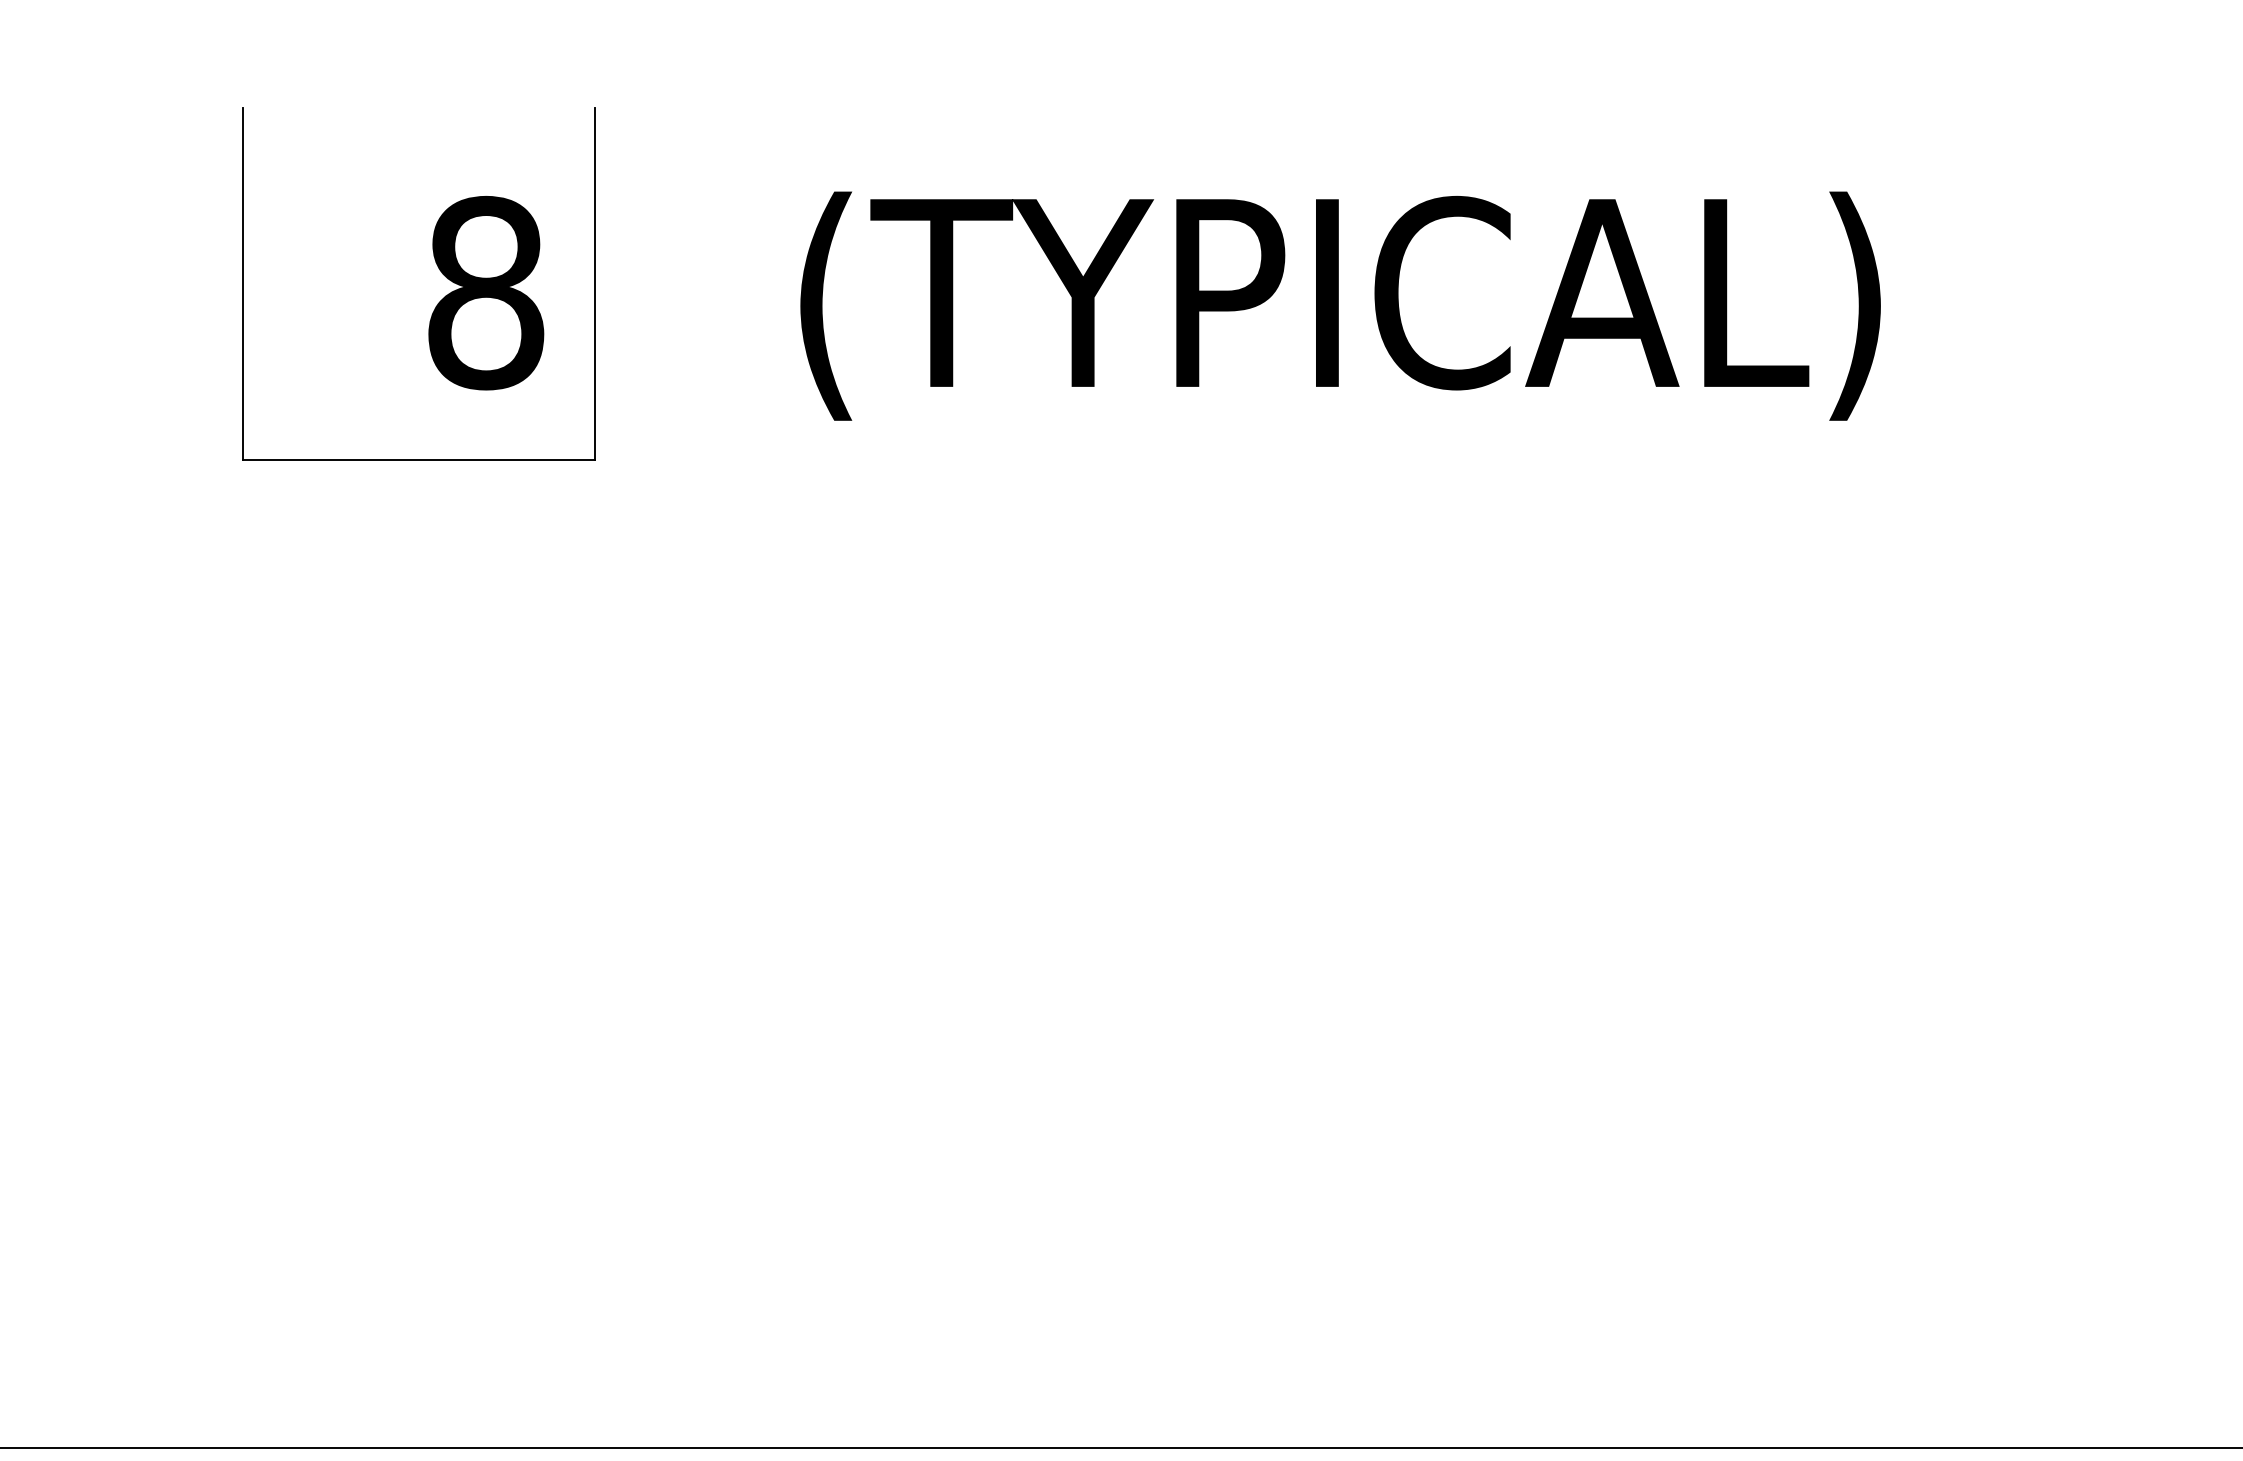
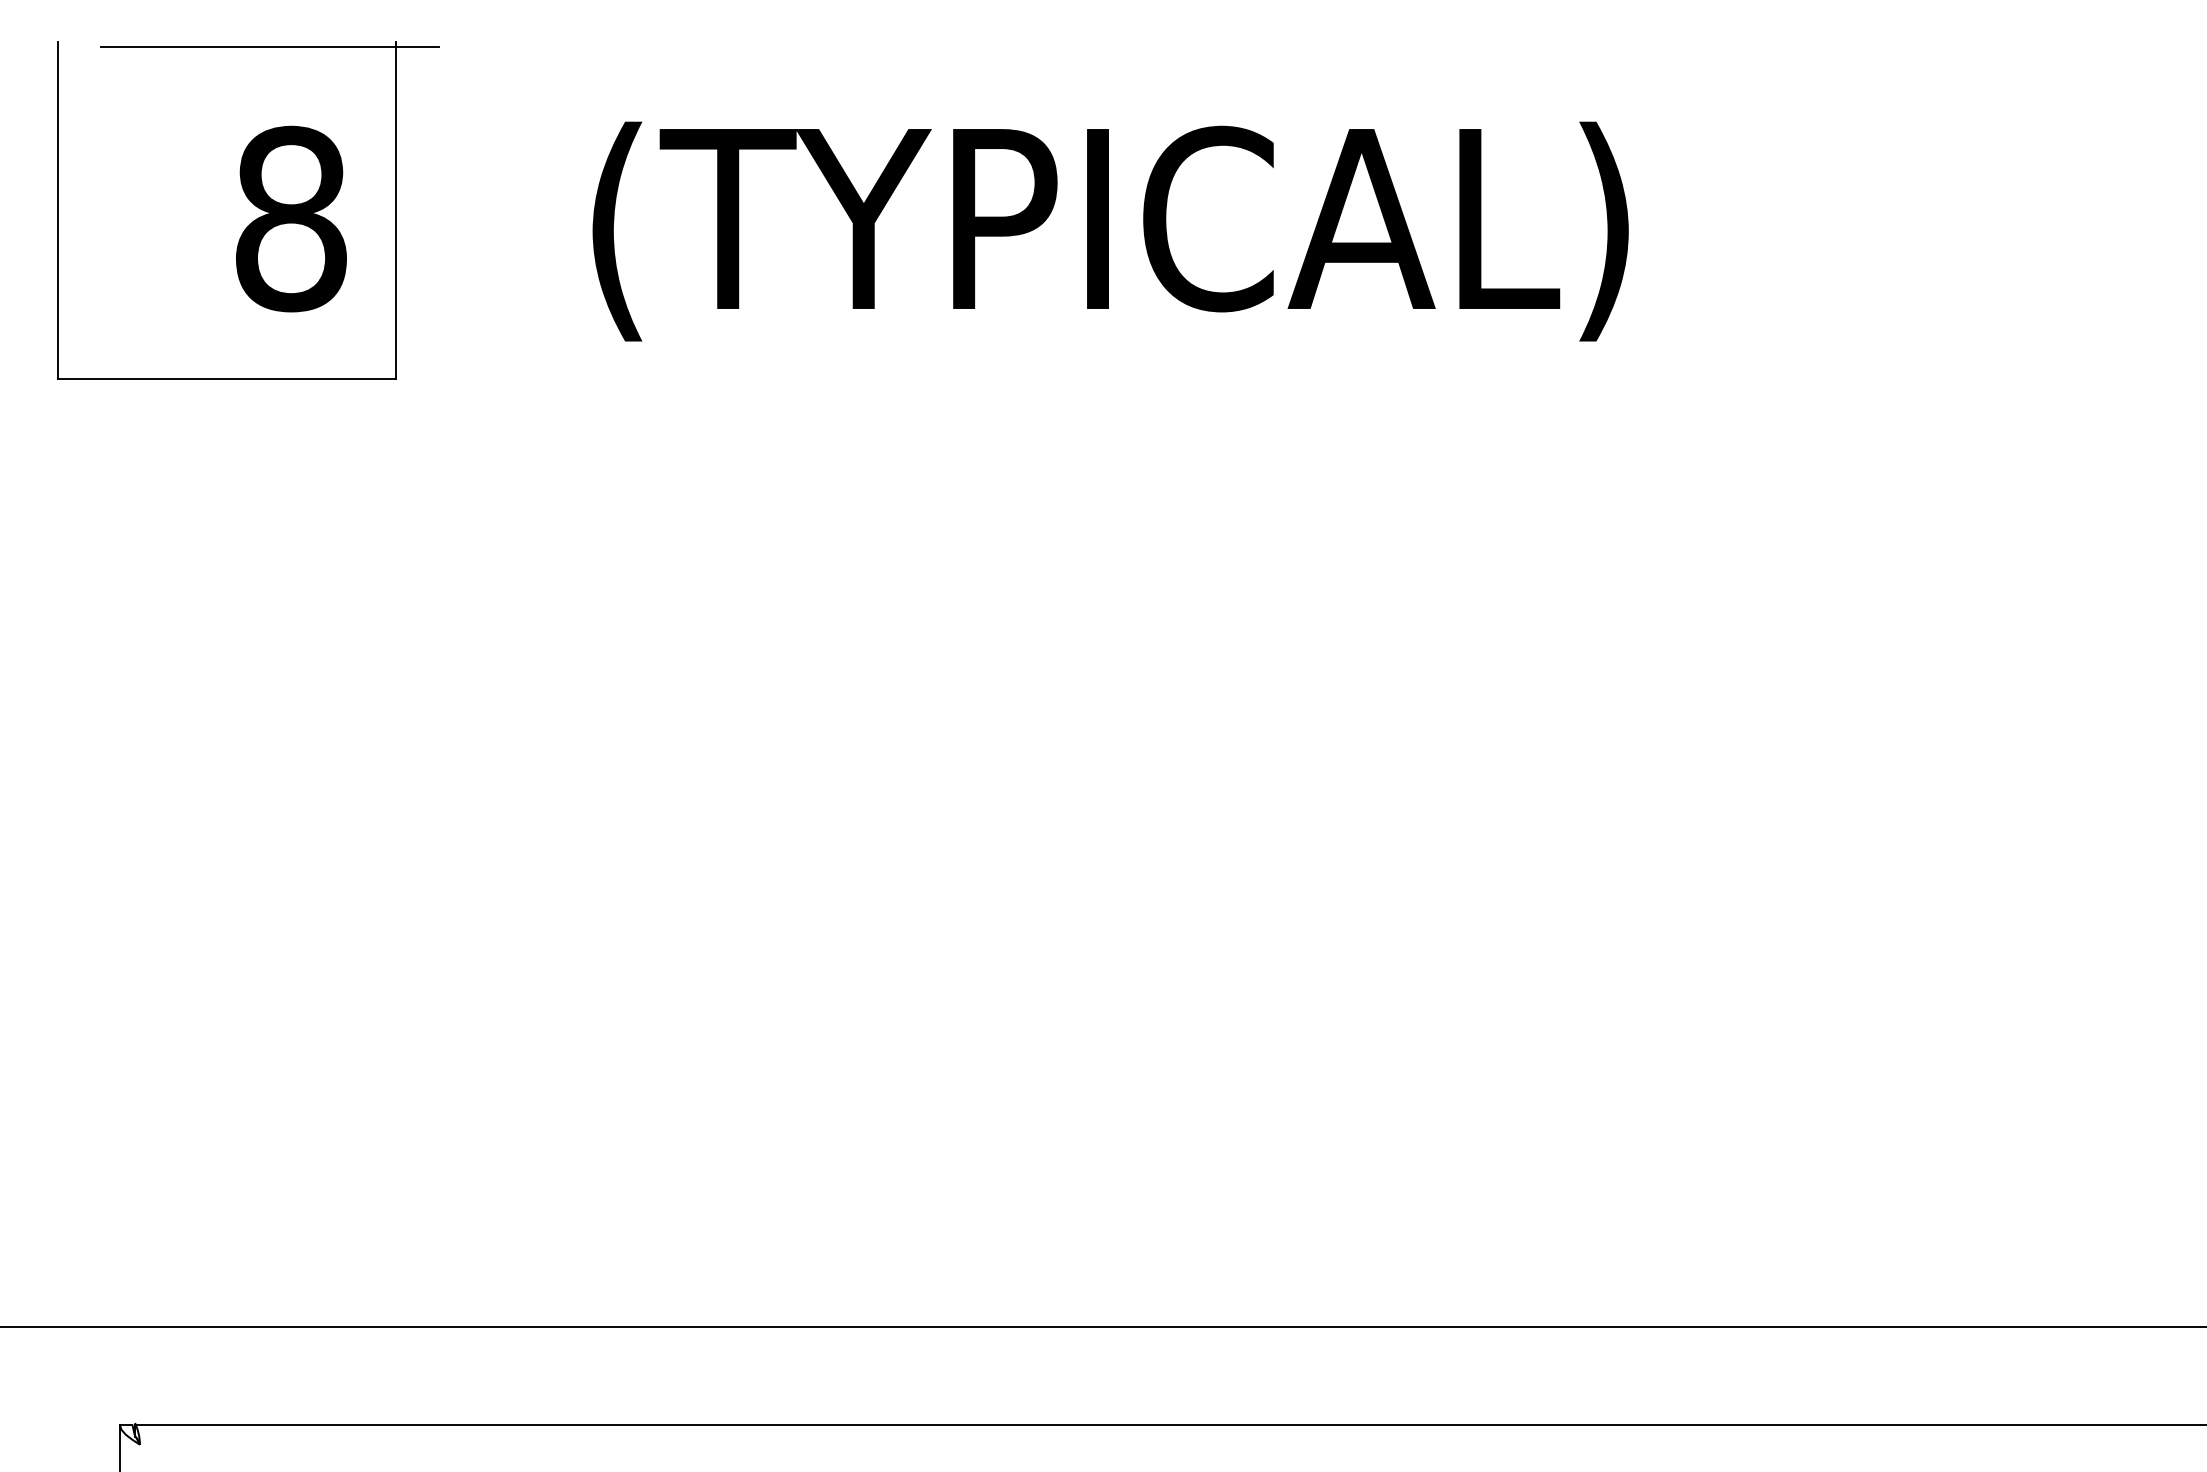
line: (463, 113) -> (269, 46), added

